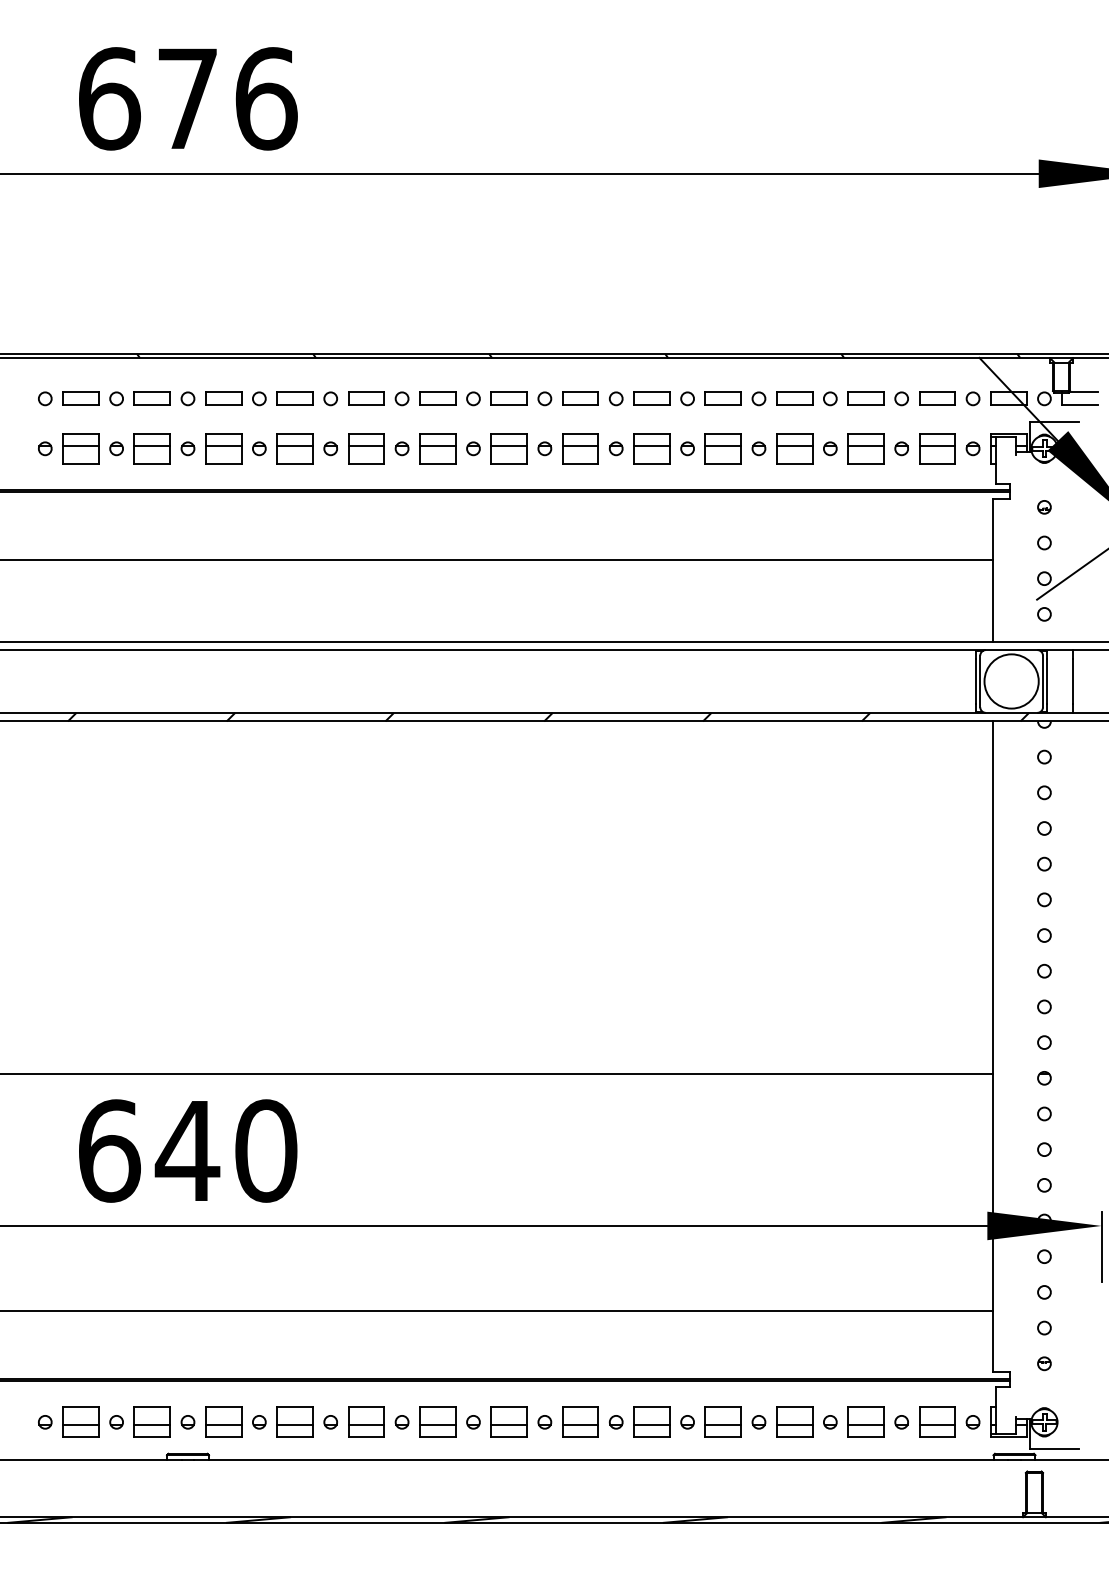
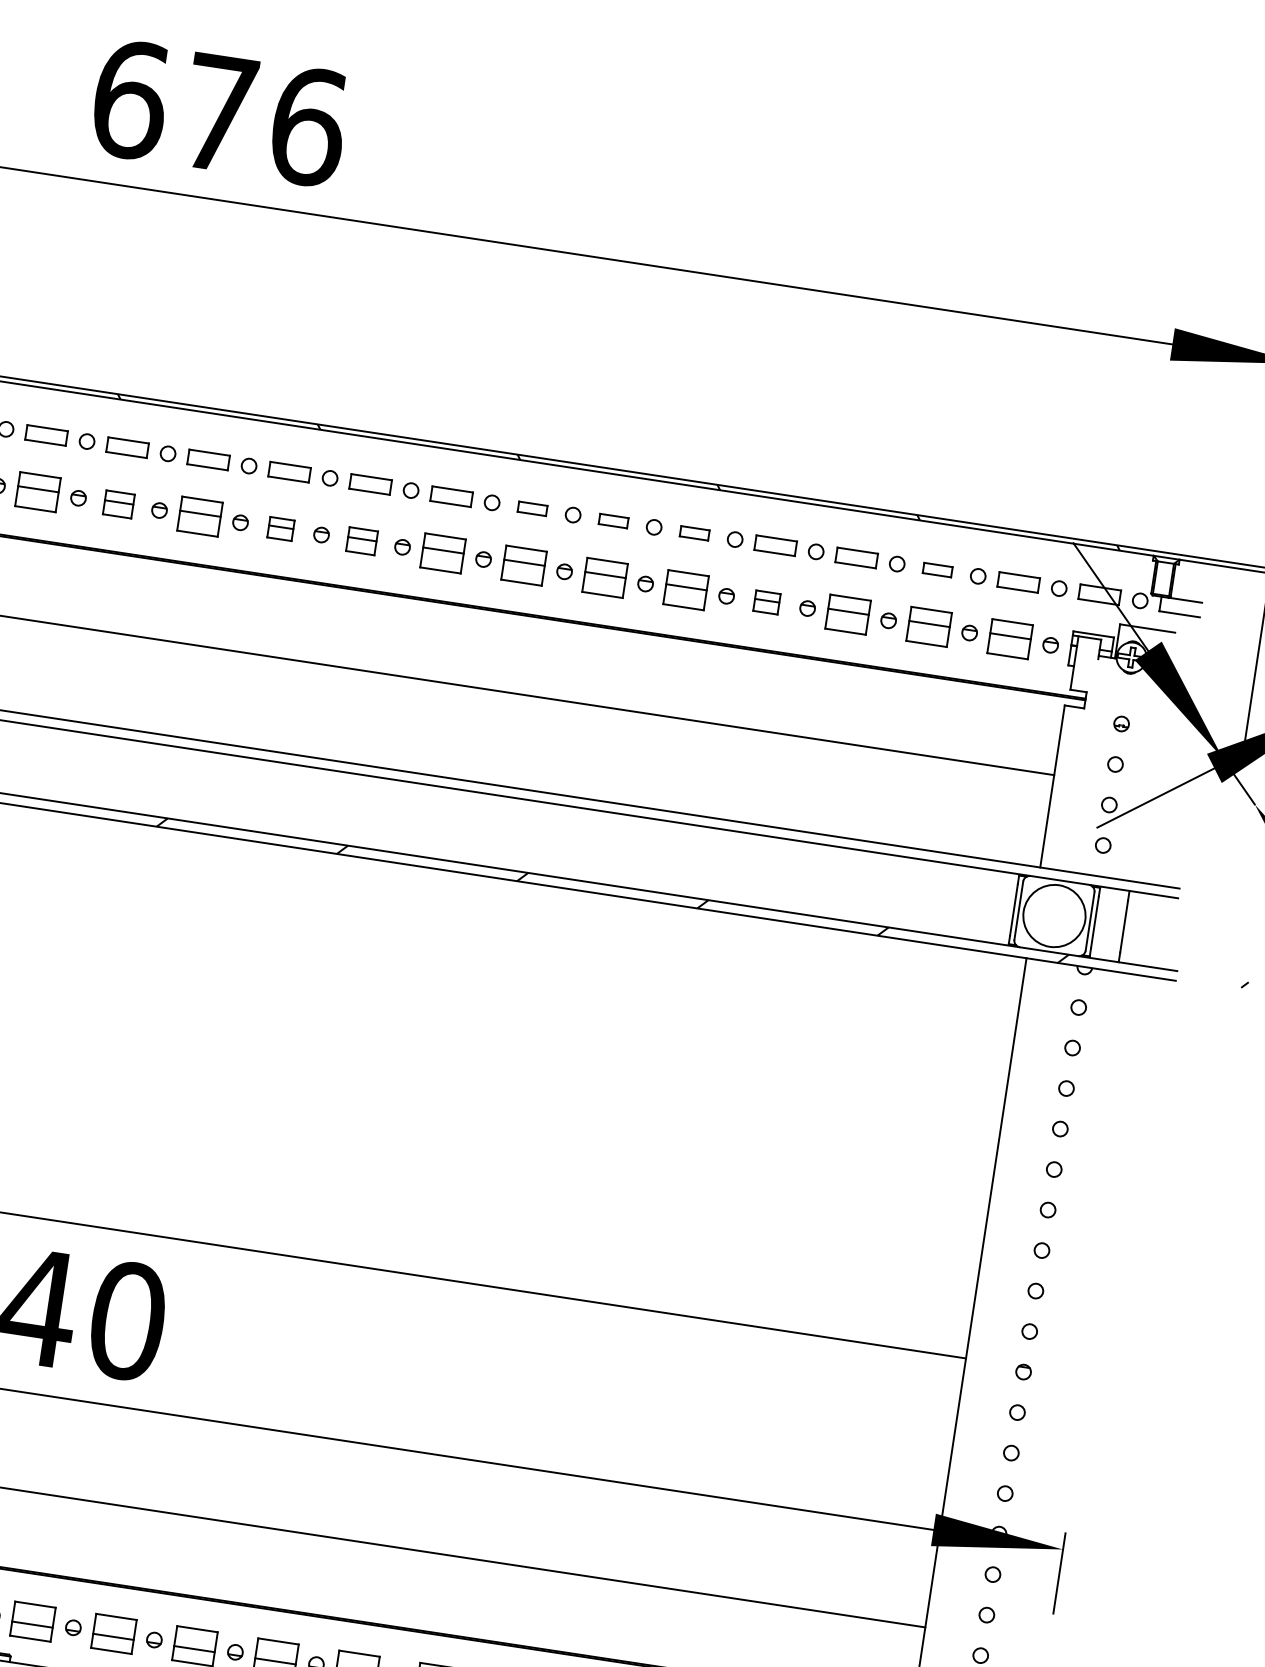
part: (508, 398) -> (531, 508), size x0.7
part: (580, 398) -> (613, 520), size x0.7
part: (651, 398) -> (694, 533), size x0.7
part: (865, 398) -> (937, 569), size x0.7
part: (151, 448) -> (118, 503), size x0.7
part: (294, 448) -> (280, 528), size x0.6
part: (366, 448) -> (362, 540), size x0.7
part: (722, 448) -> (766, 601), size x0.6

